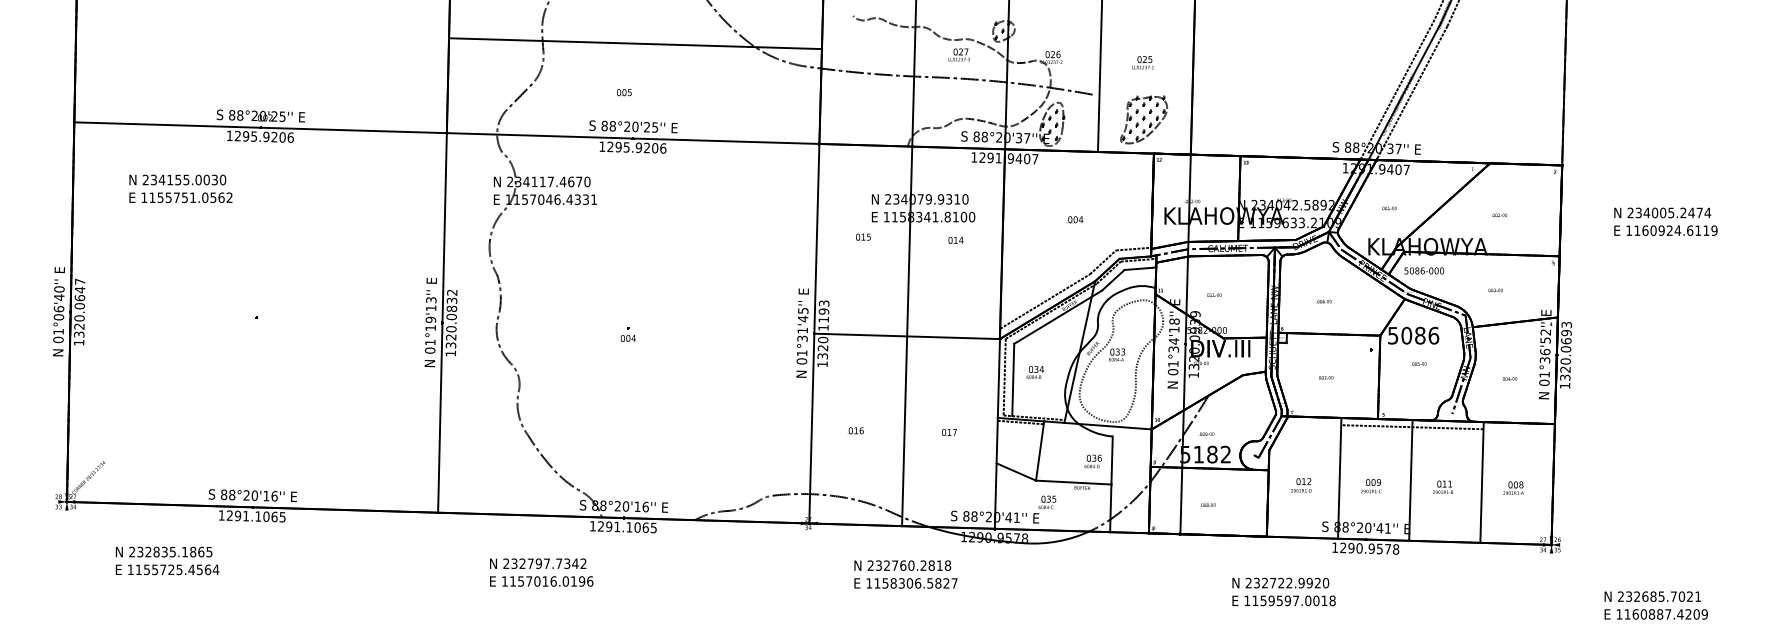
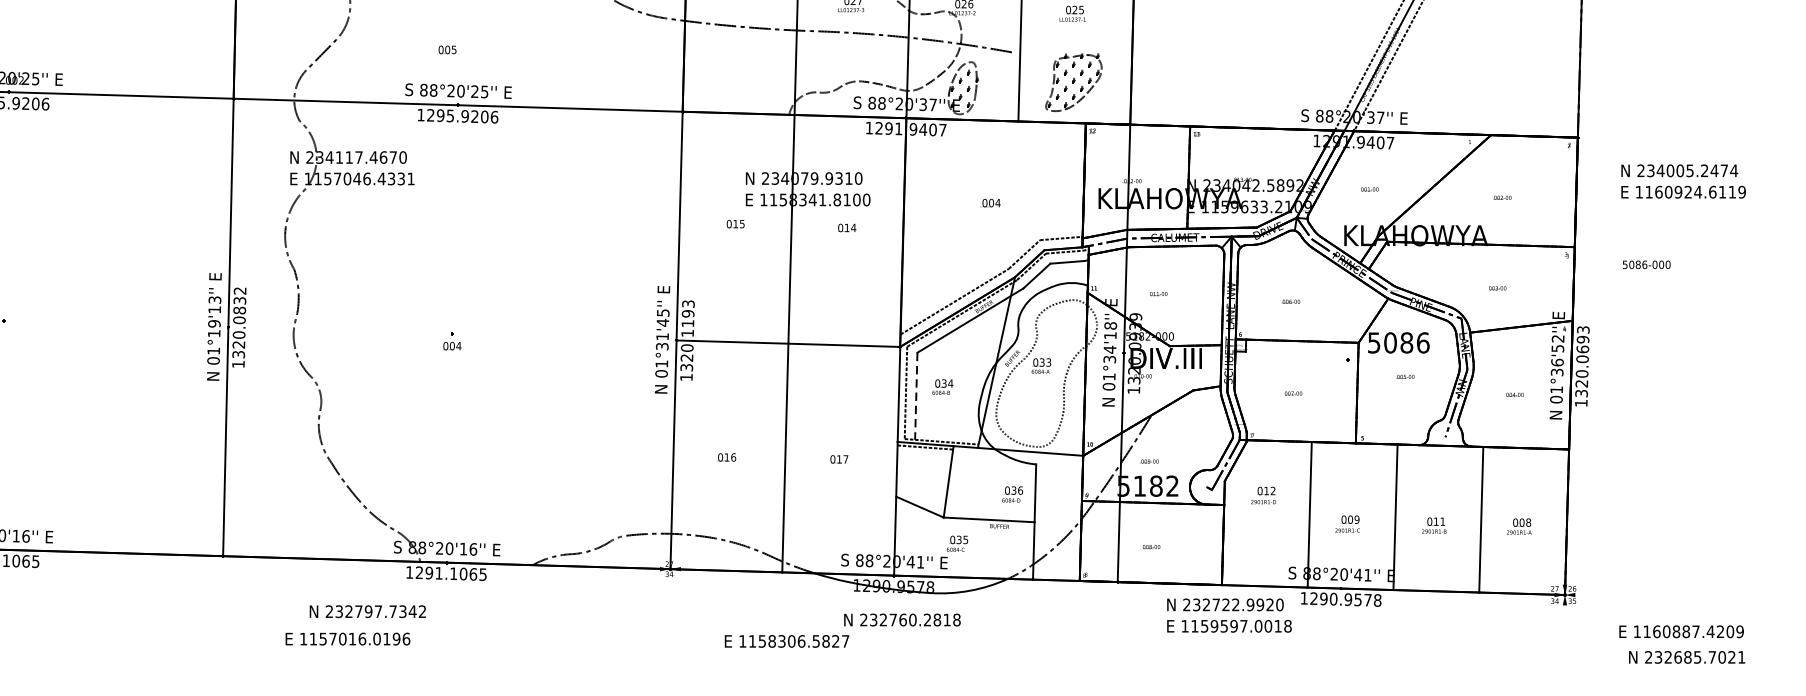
text: (1665, 221) -> (1683, 181), moved
text: (1424, 270) -> (1646, 264), moved
line: (1013, 380) -> (916, 396), solid -> dashed
line: (1412, 427) -> (1397, 453), removed
text: (1301, 485) -> (1263, 495), moved
text: (538, 563) -> (368, 611), moved
text: (902, 565) -> (902, 619), moved
text: (1283, 591) -> (1228, 615), moved
text: (1655, 614) -> (1680, 631), moved

